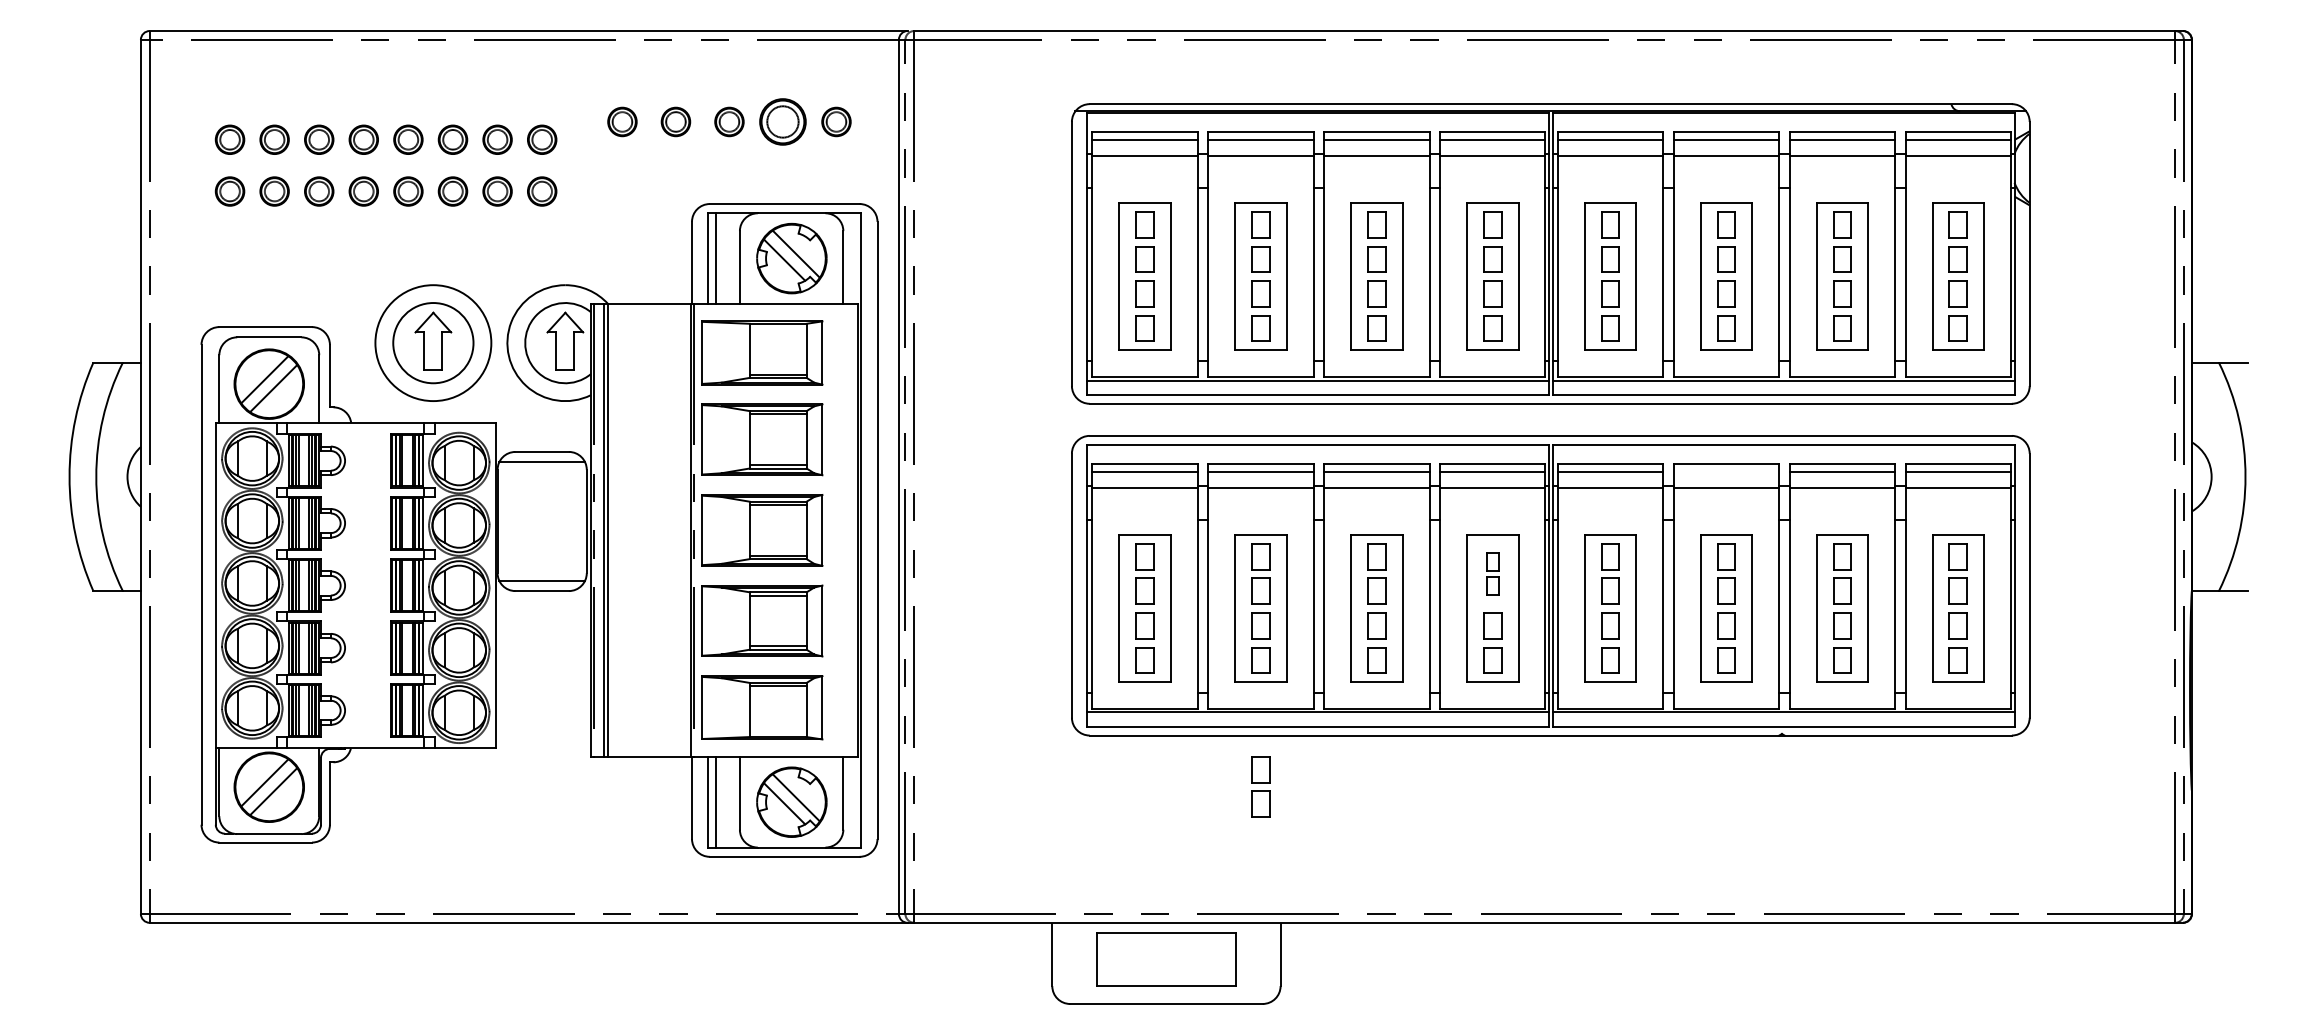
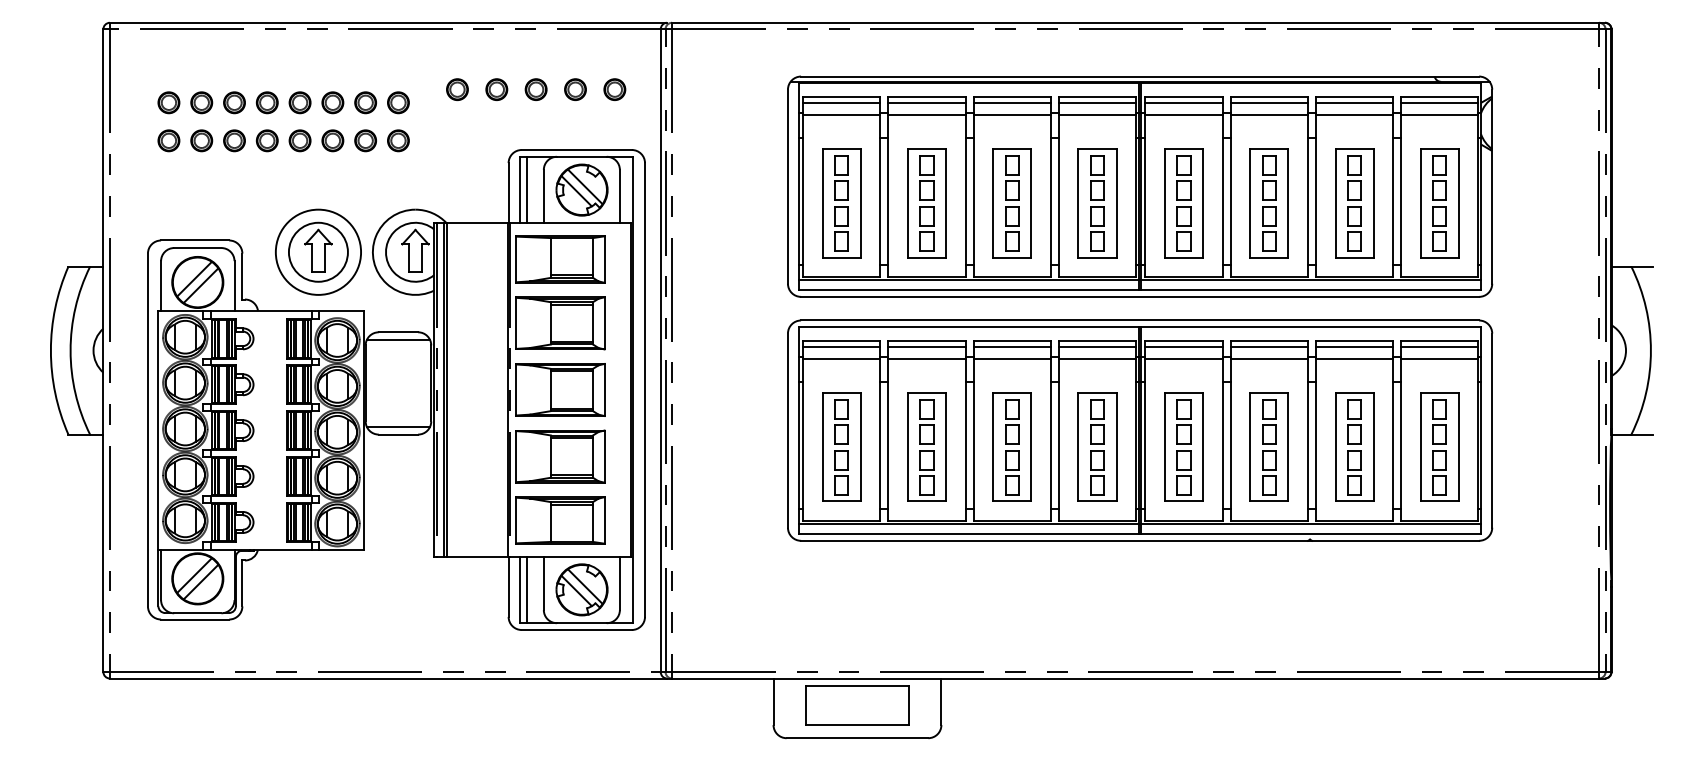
part: (782, 121) -> (575, 89), size x0.62
line: (1726, 471) -> (1269, 346), added
part: (1492, 573) -> (1097, 421), size x1.43
part: (1260, 786) -> (926, 578), removed

